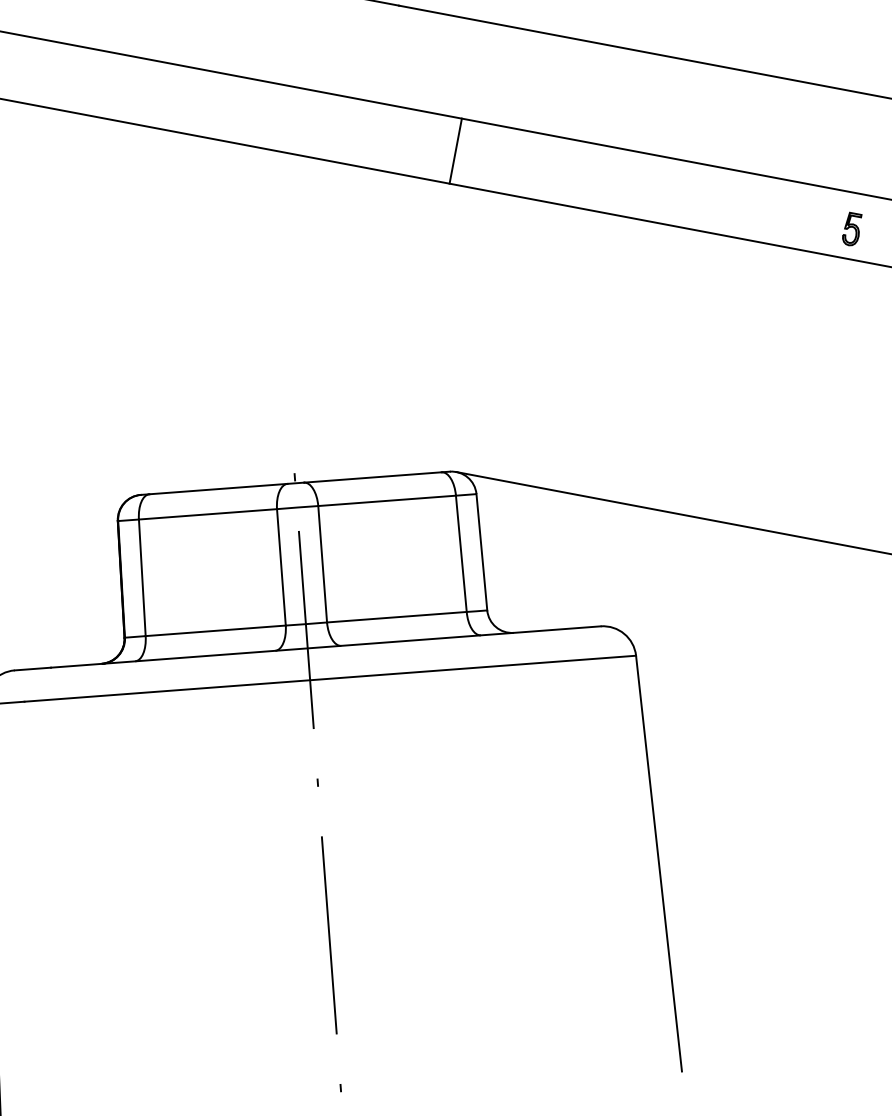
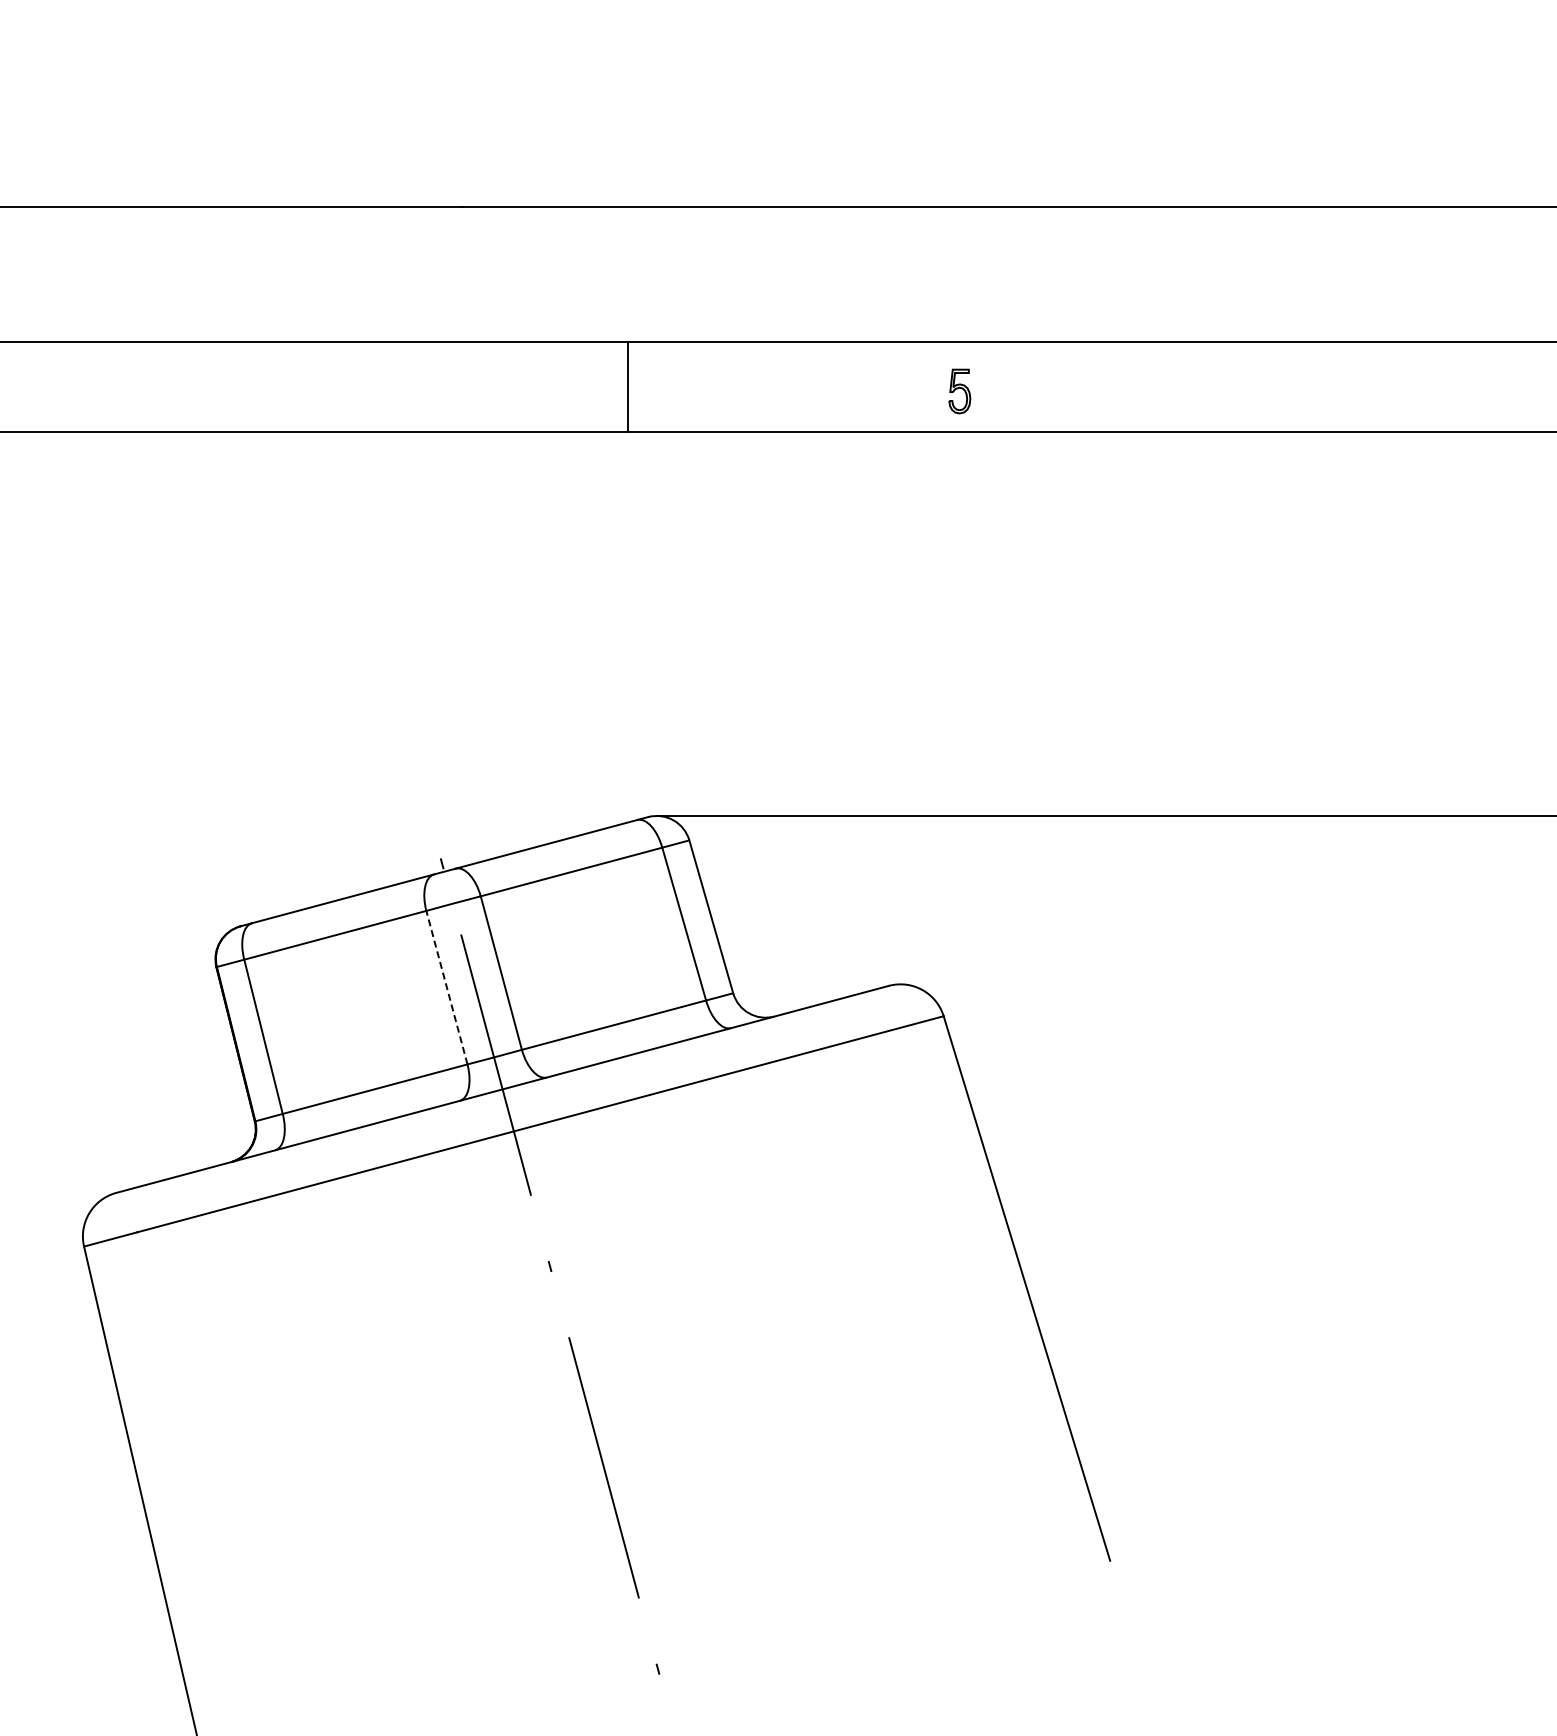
line: (455, 150) -> (627, 386), moved
part: (851, 229) -> (959, 391), moved
line: (281, 567) -> (446, 987), solid -> dashed

